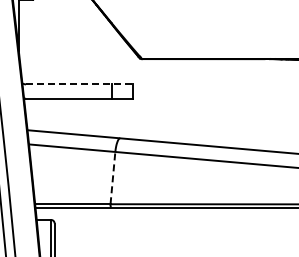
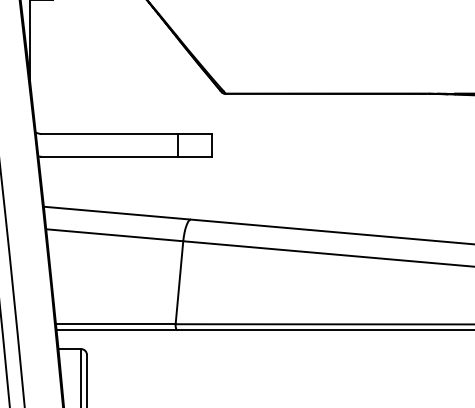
line: (79, 84) -> (126, 134), dashed -> solid
line: (112, 177) -> (178, 281), dashed -> solid

